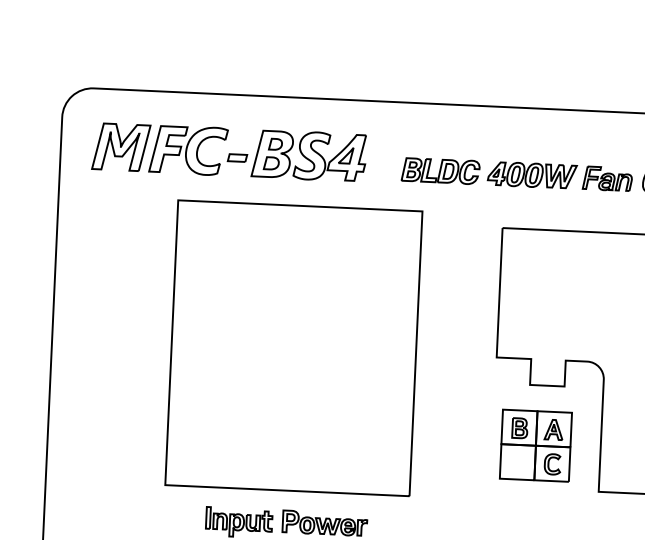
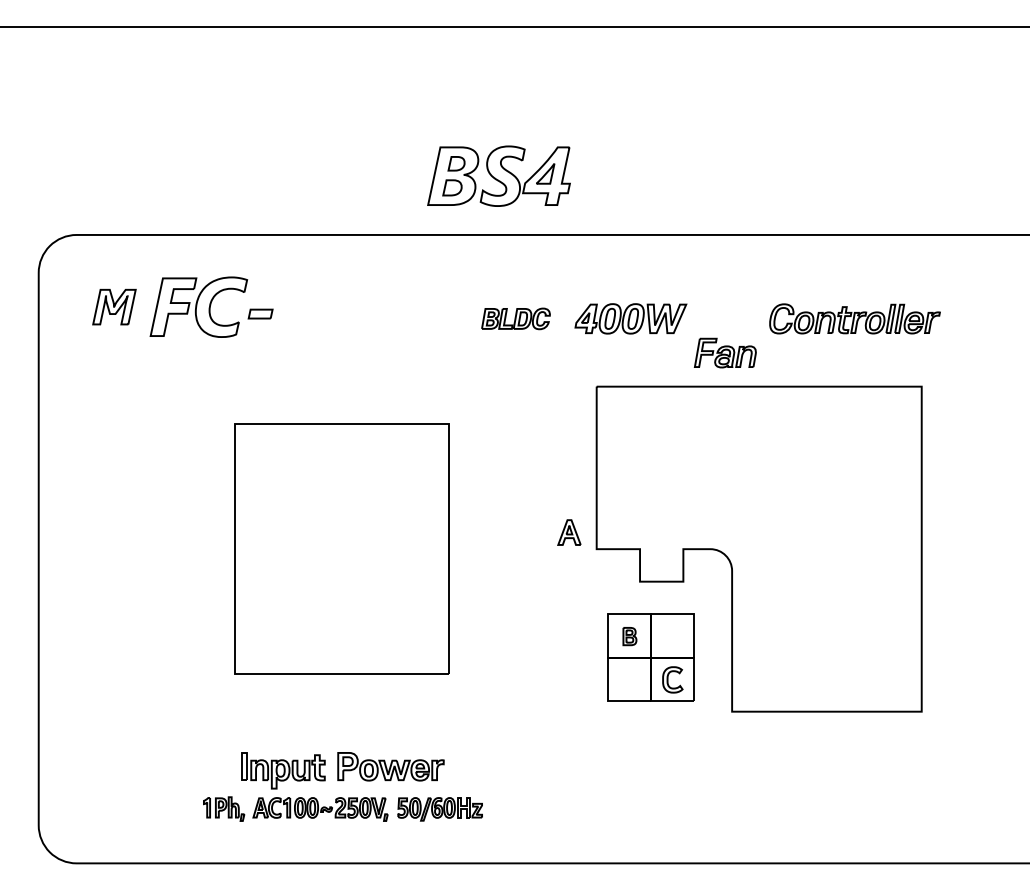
part: (121, 146) -> (114, 306), size x0.6
part: (308, 155) -> (498, 175), moved
part: (440, 170) -> (515, 318), size x0.7
part: (606, 178) -> (724, 352), moved
part: (293, 347) -> (341, 548), size x0.7
part: (519, 428) -> (629, 636), size x0.7
part: (553, 429) -> (569, 532), moved

